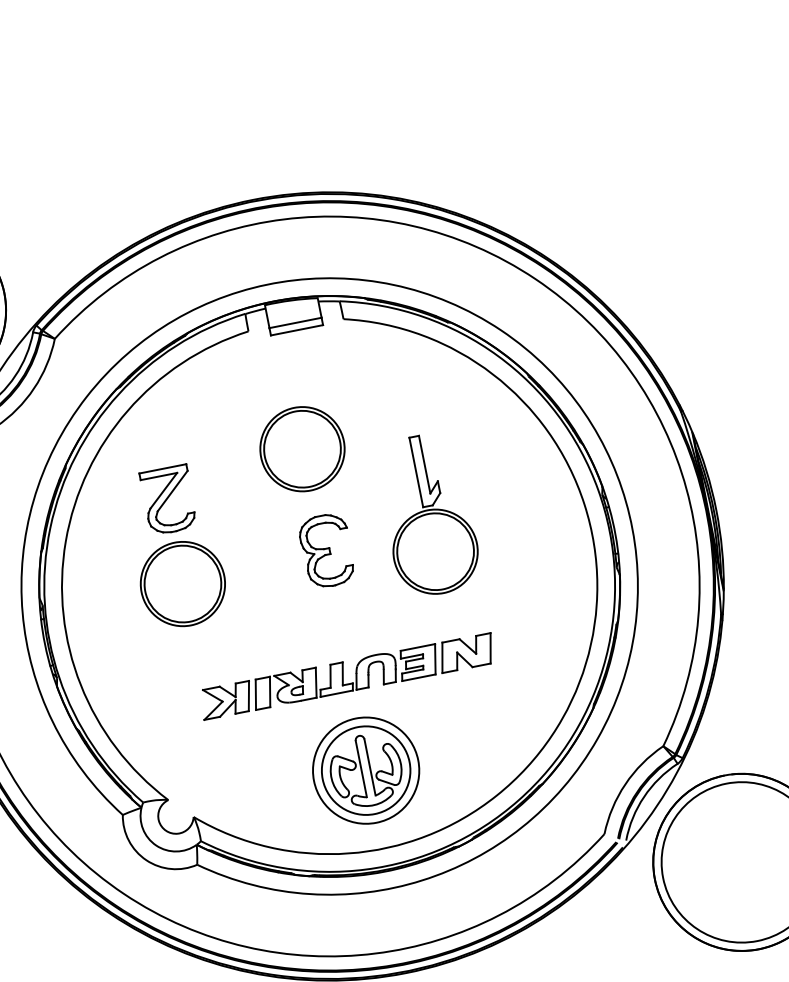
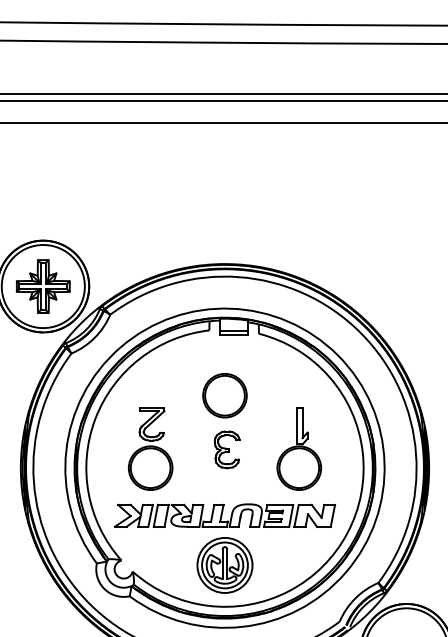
part: (426, 514) -> (298, 448), moved
part: (175, 546) -> (150, 448), moved
part: (346, 676) -> (224, 515), size x1.43

